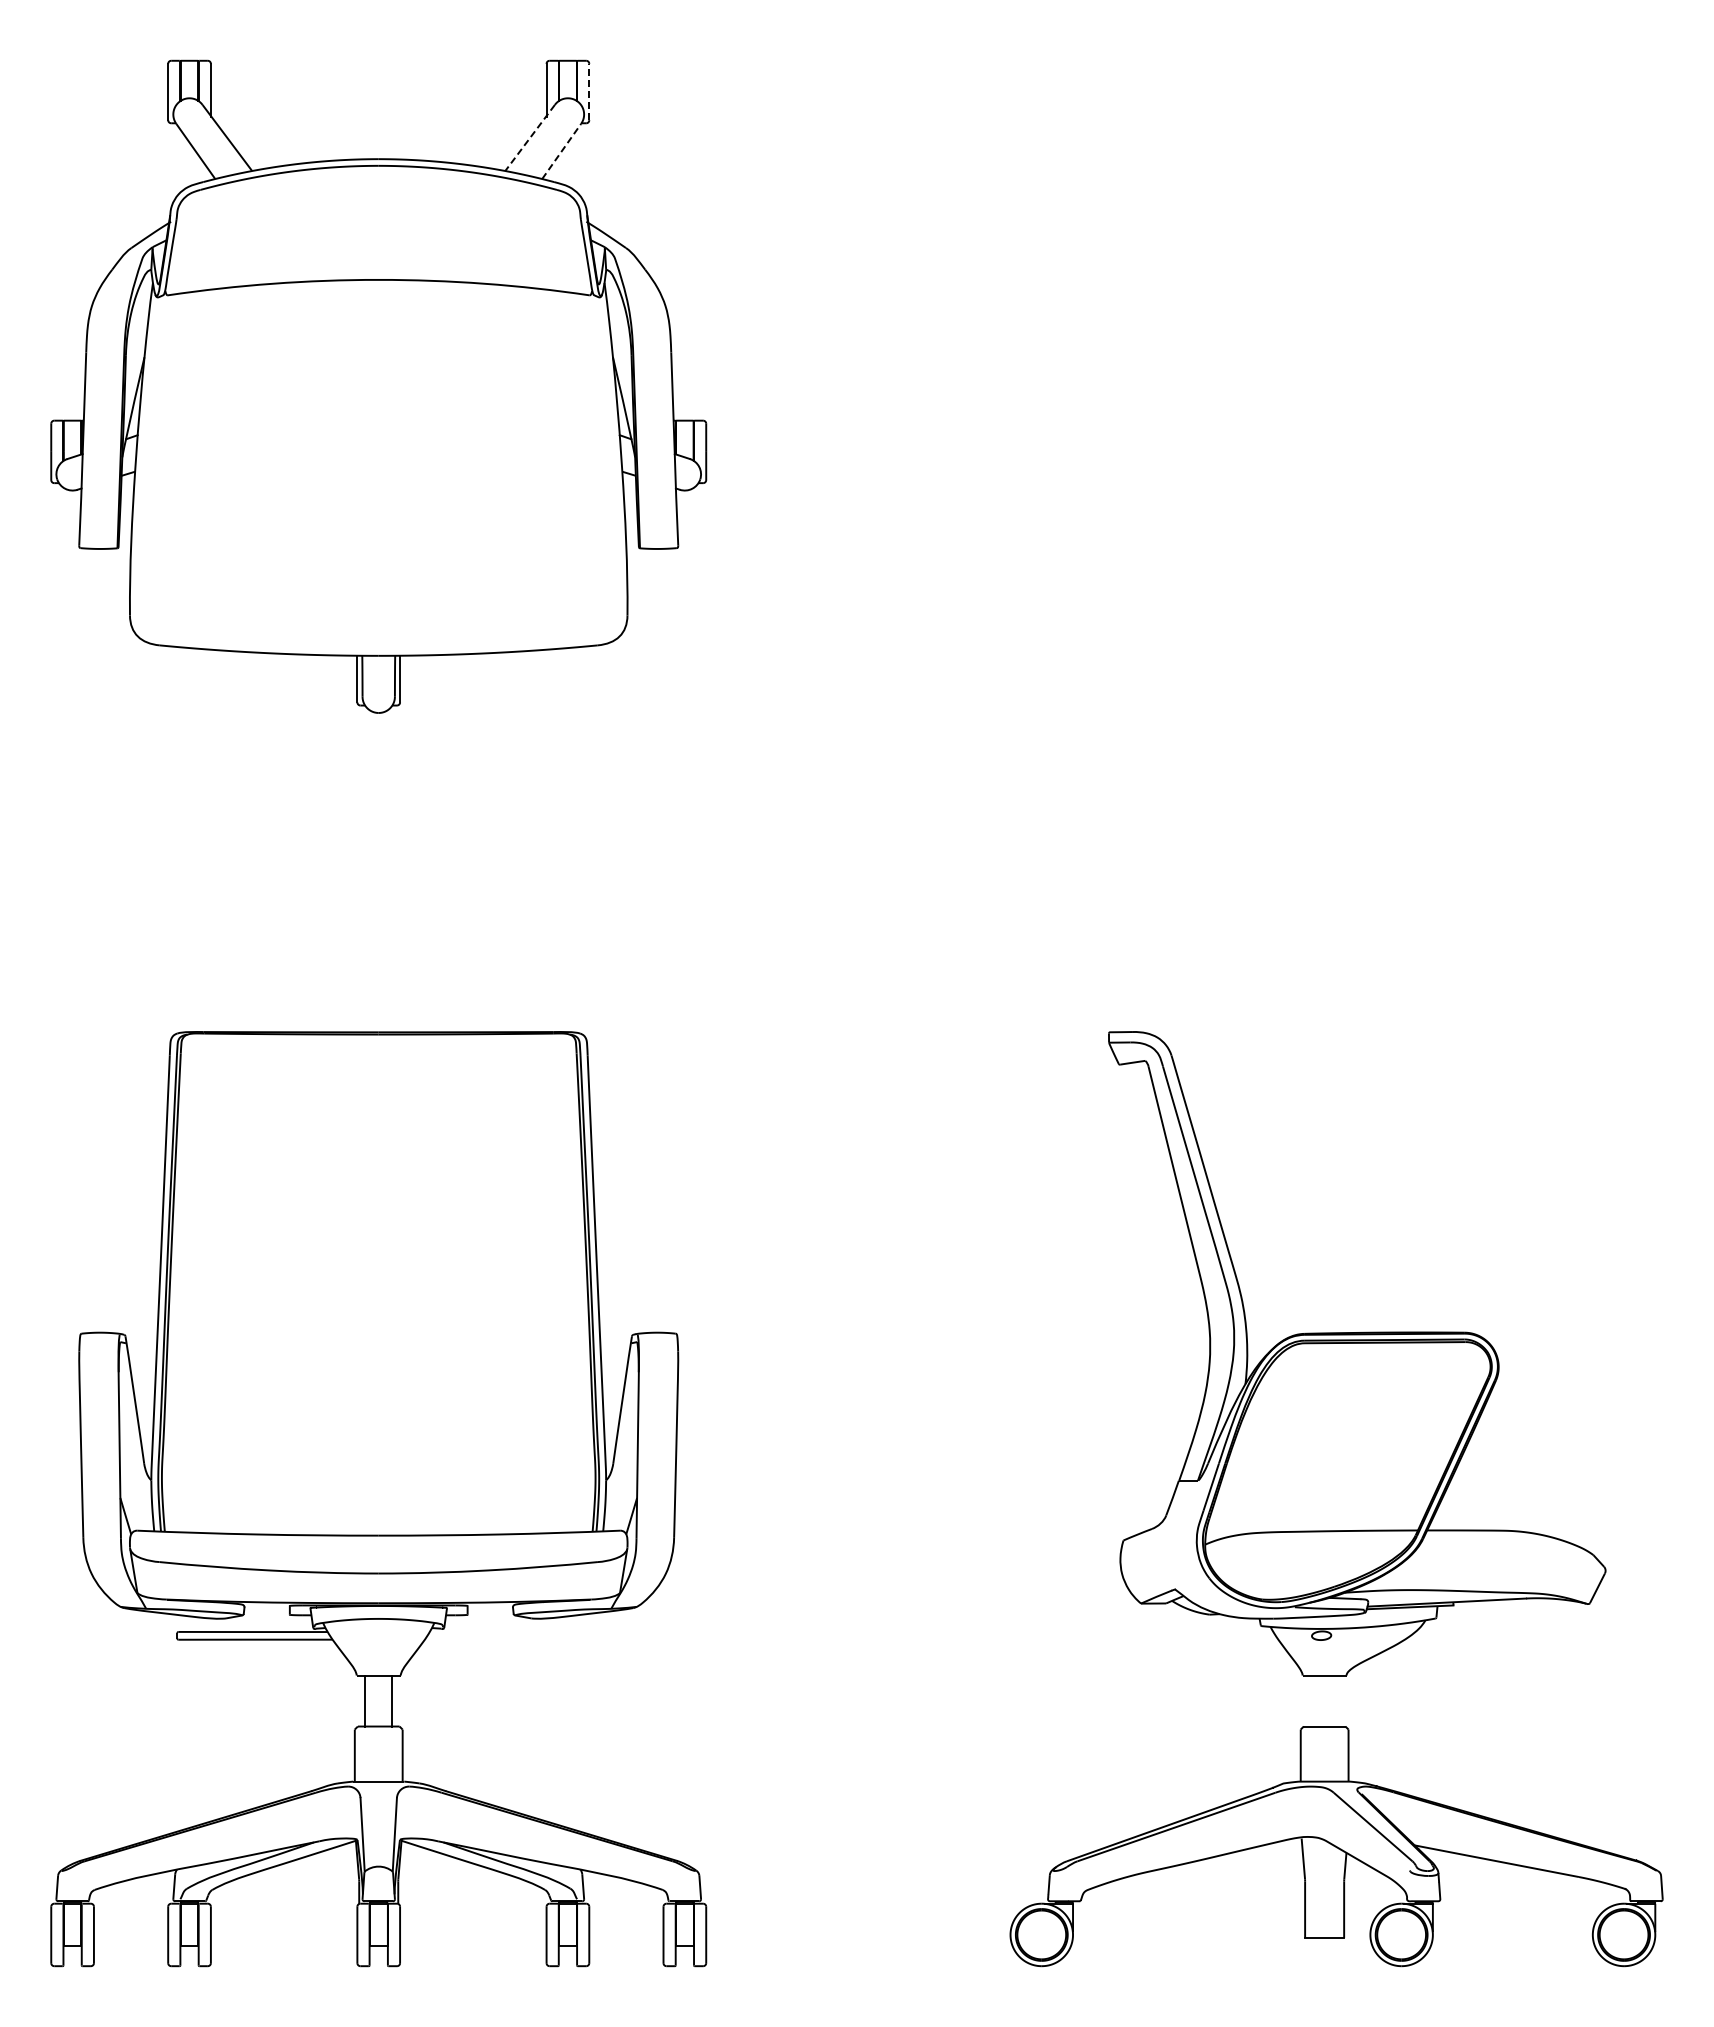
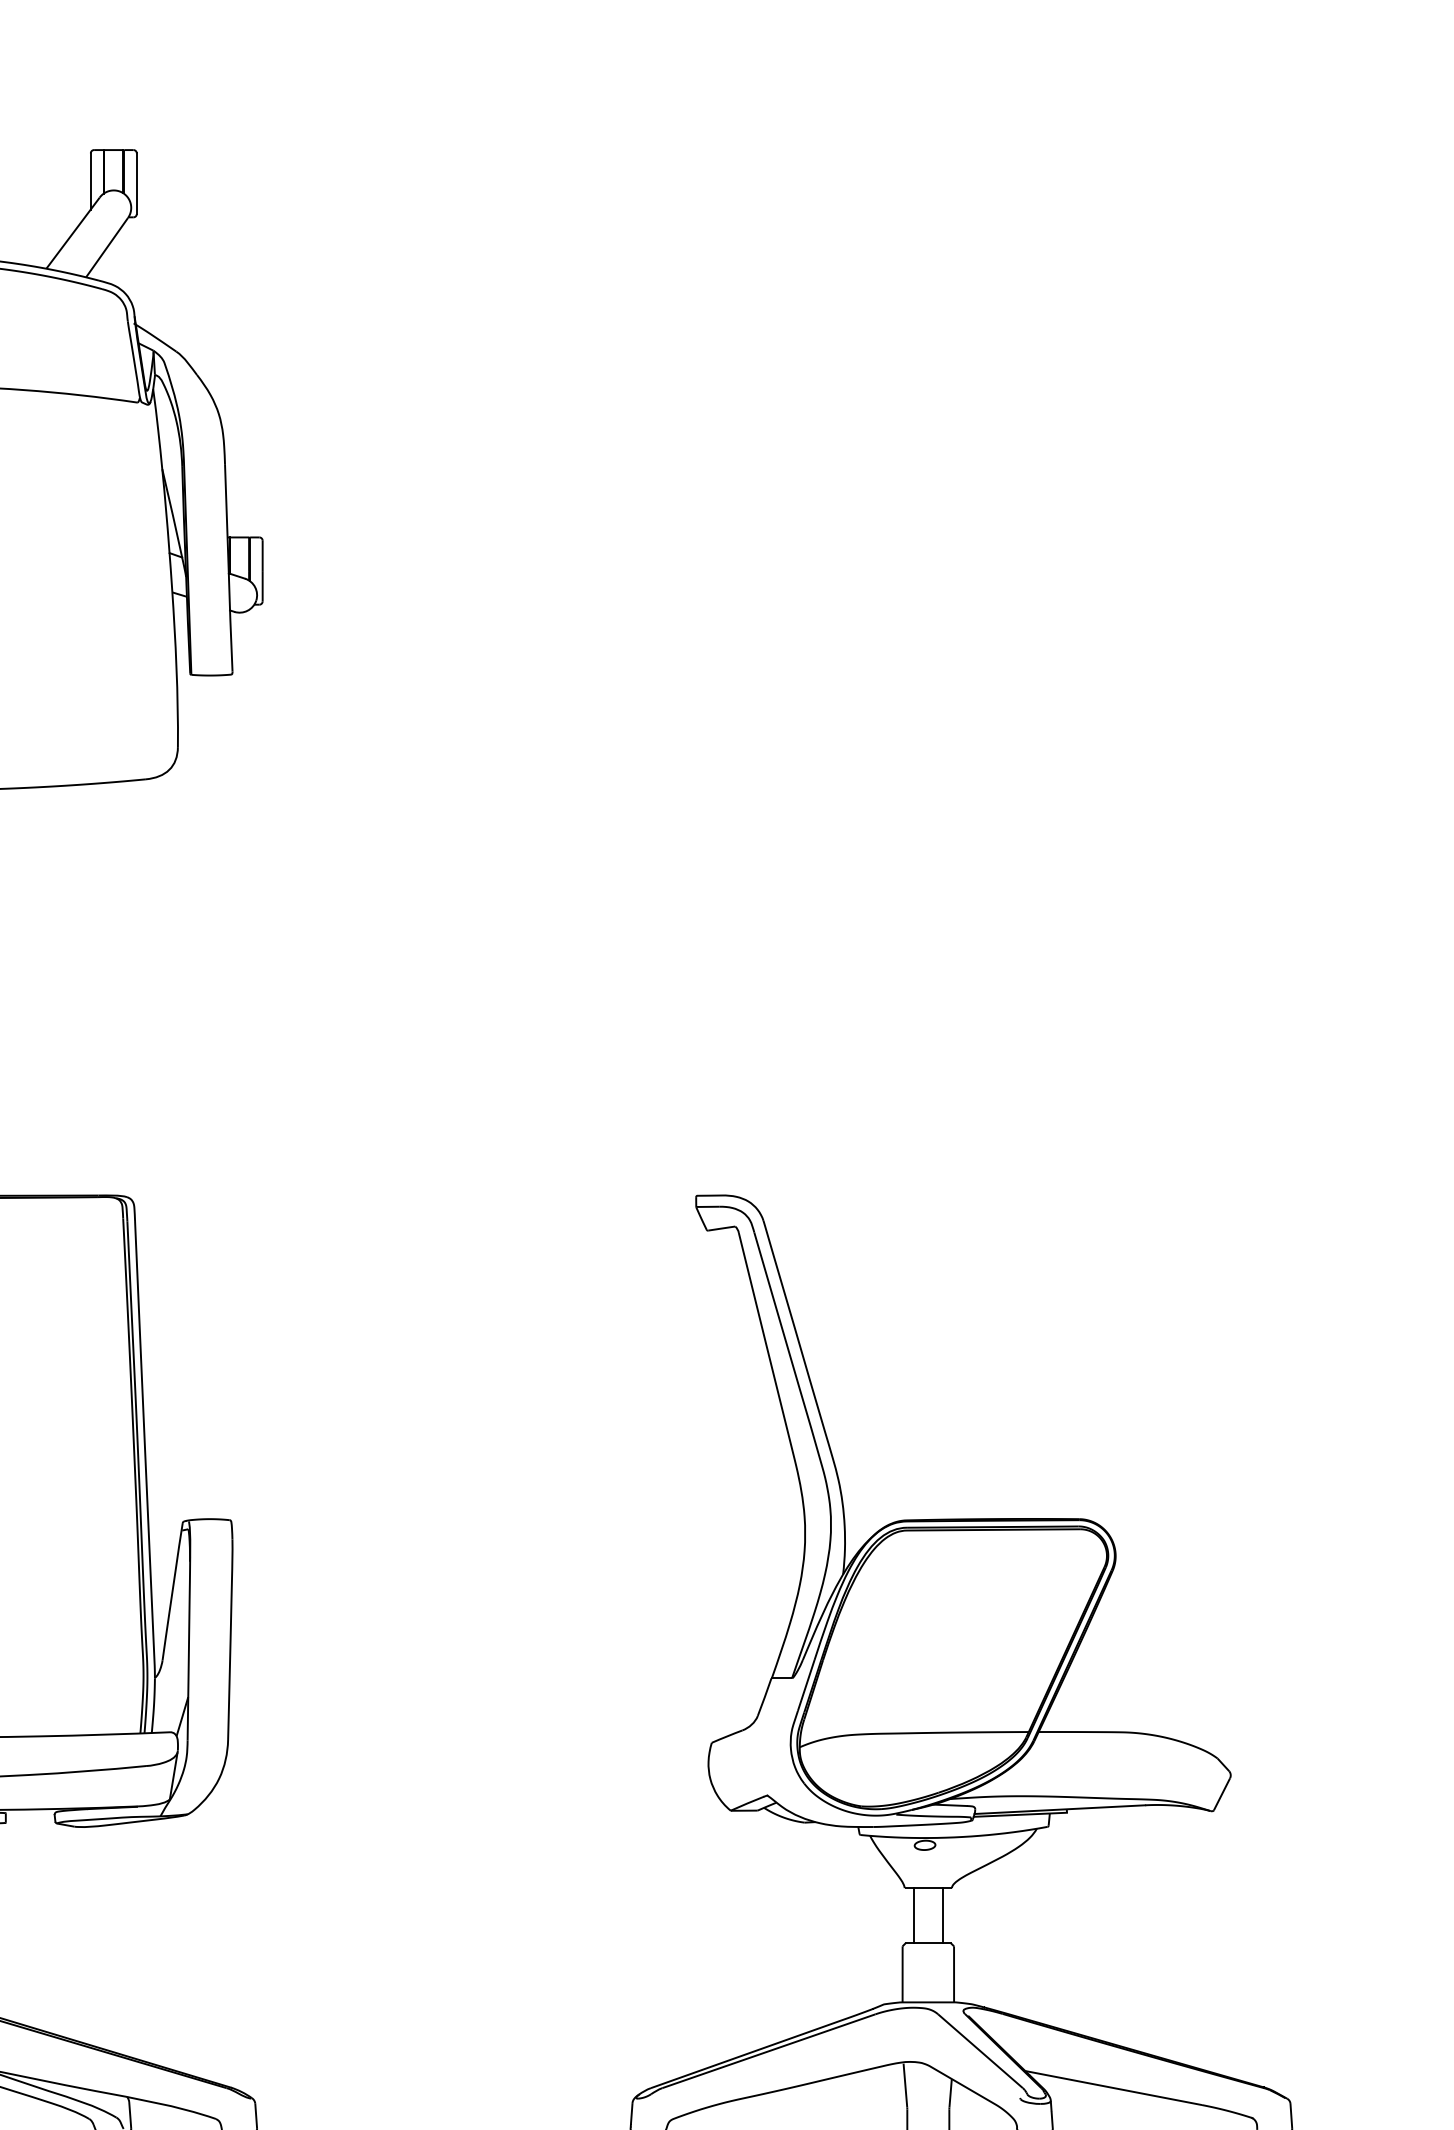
line: (589, 91) -> (137, 183), dashed -> solid
line: (529, 138) -> (72, 233), dashed -> solid
line: (561, 151) -> (106, 247), dashed -> solid
line: (1311, 1700) -> (914, 1915), added
line: (1338, 1700) -> (943, 1915), added

